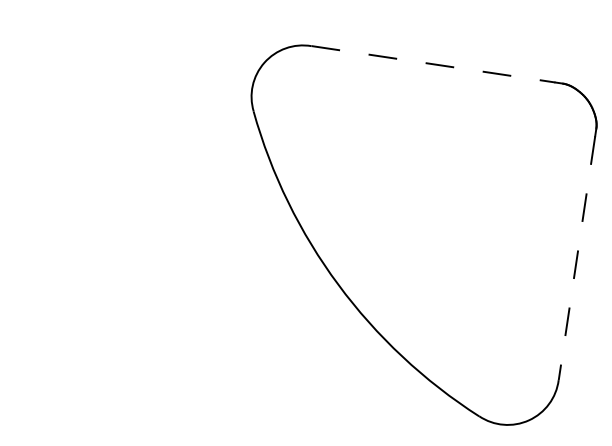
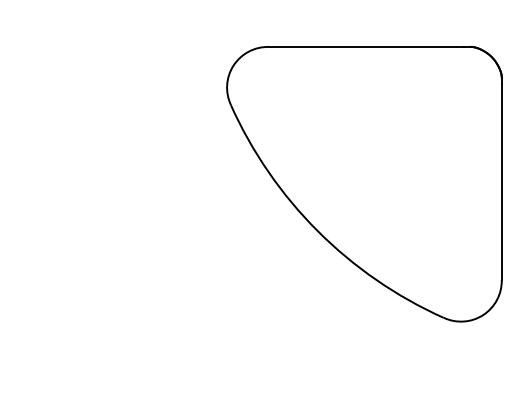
line: (433, 63) -> (366, 46), dashed -> solid
line: (576, 258) -> (501, 182), dashed -> solid

